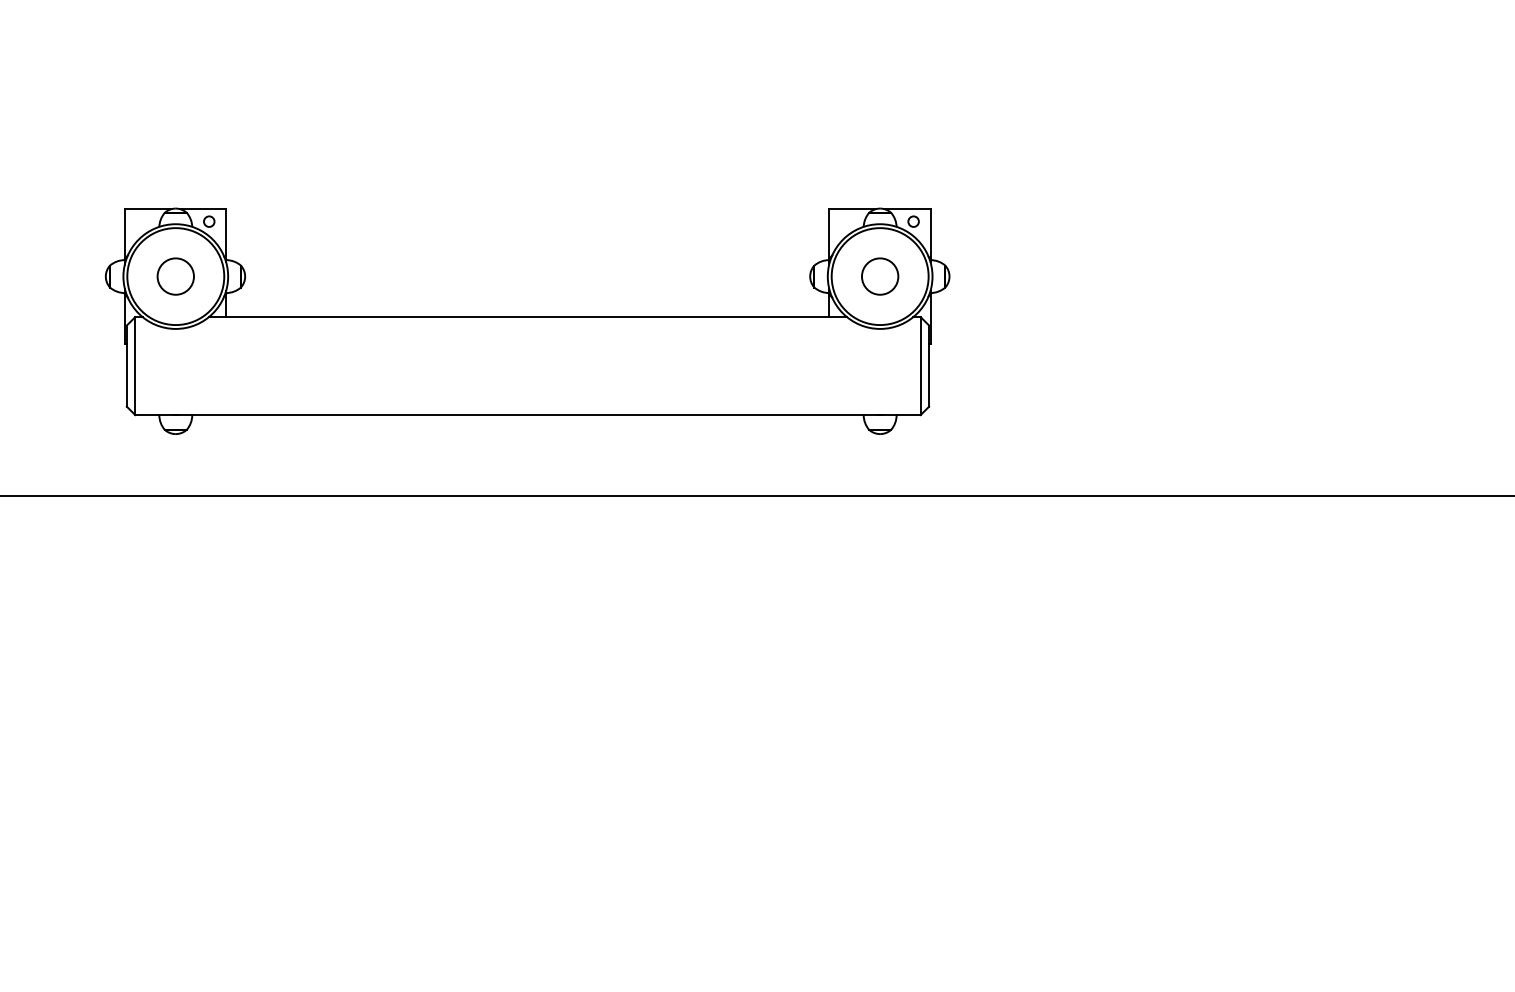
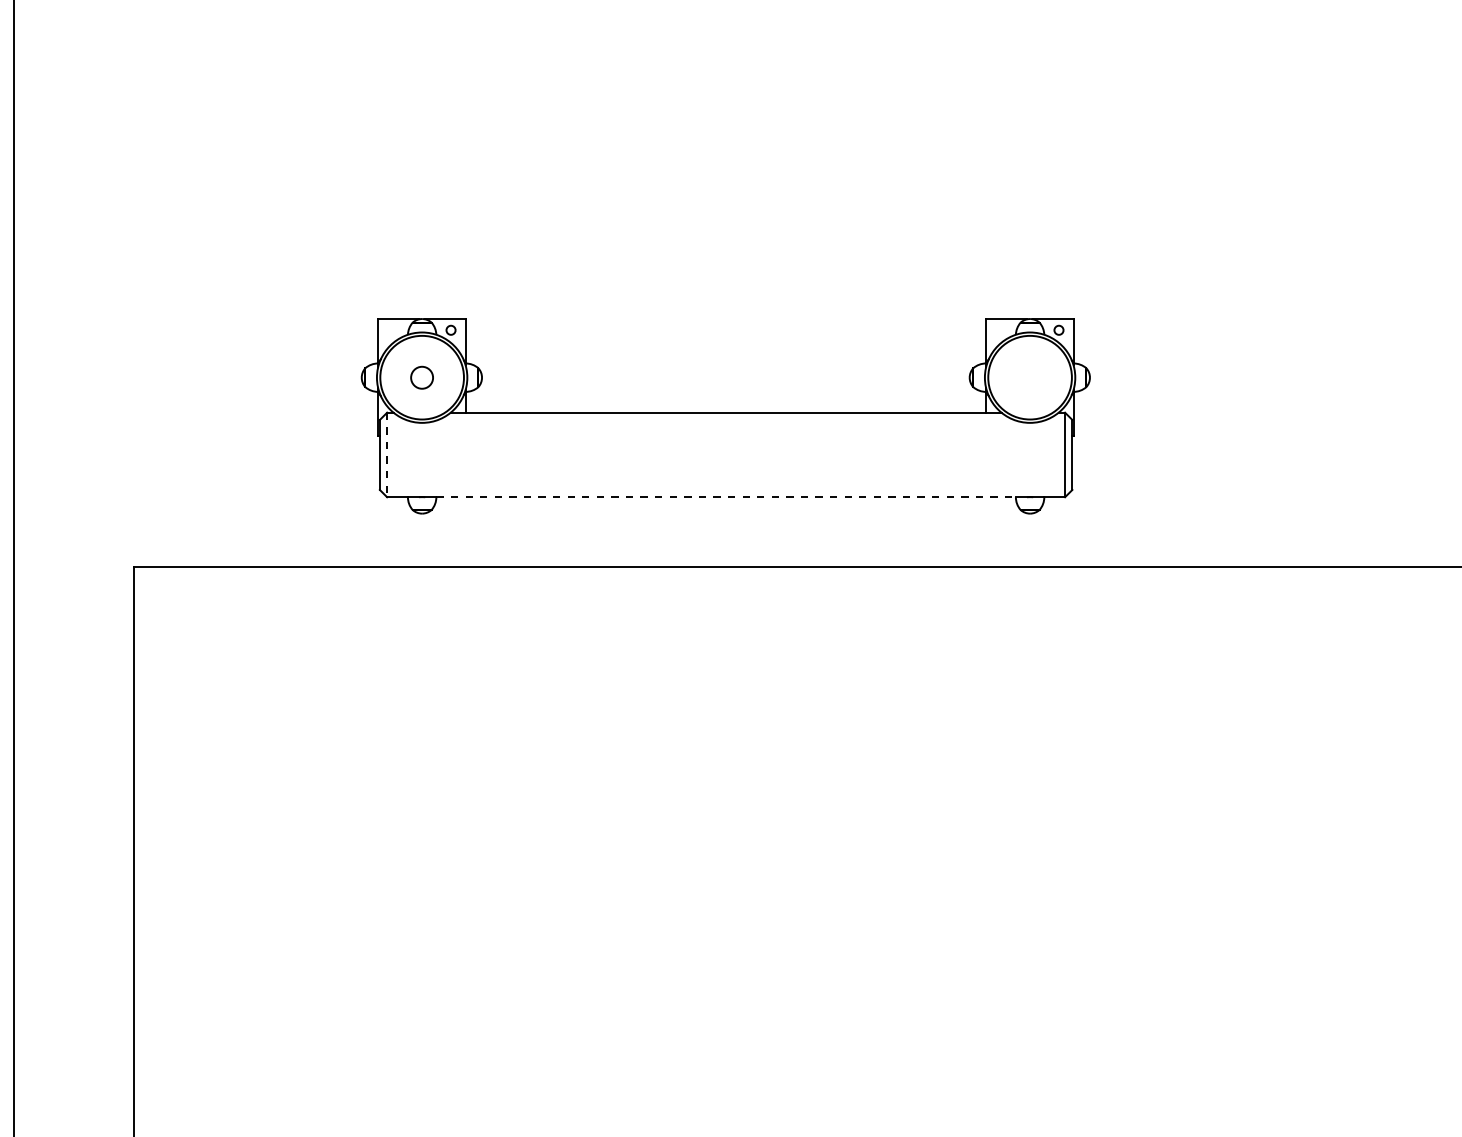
circle: (175, 276) -> (421, 377), size x0.7
circle: (879, 276) -> (1029, 377), removed
line: (135, 366) -> (387, 455), solid -> dashed
line: (528, 415) -> (726, 497), solid -> dashed

